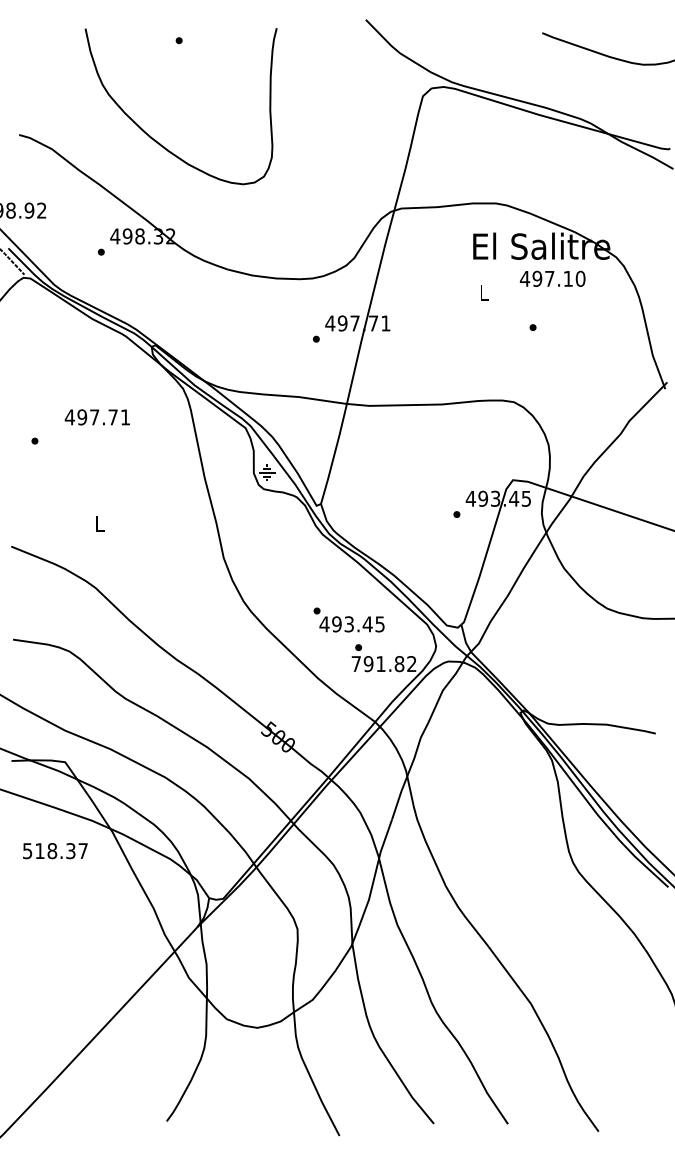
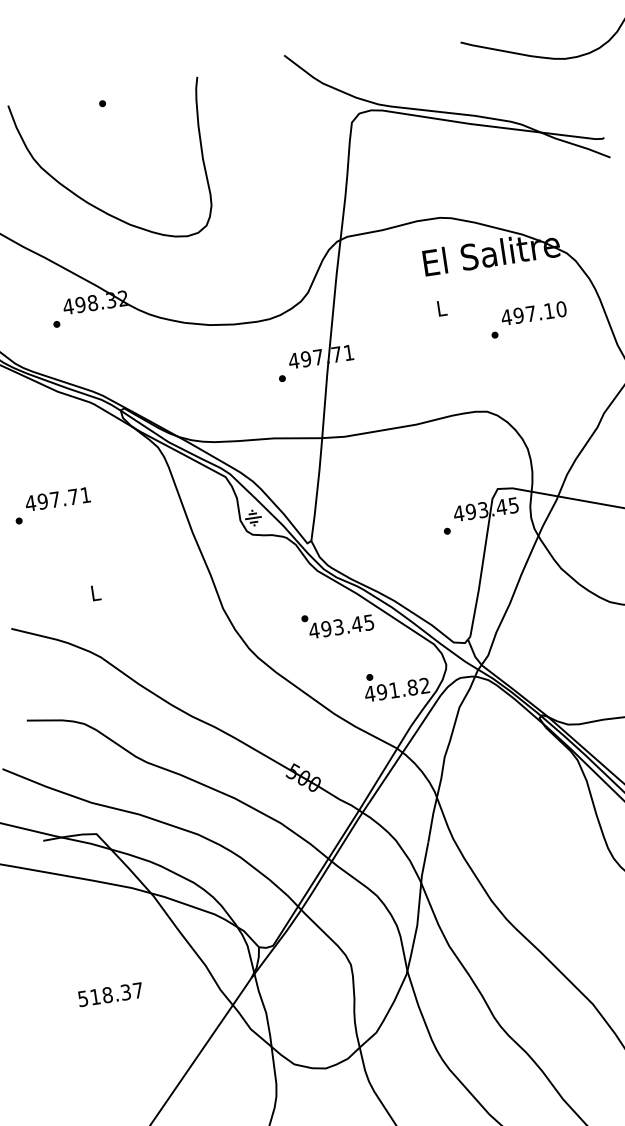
text: (552, 278) -> (533, 313), moved
text: (96, 417) -> (56, 499), moved
text: (348, 619) -> (337, 622), moved
text: (356, 663) -> (370, 693), 791.82 -> 491.82
text: (55, 851) -> (110, 995), moved

